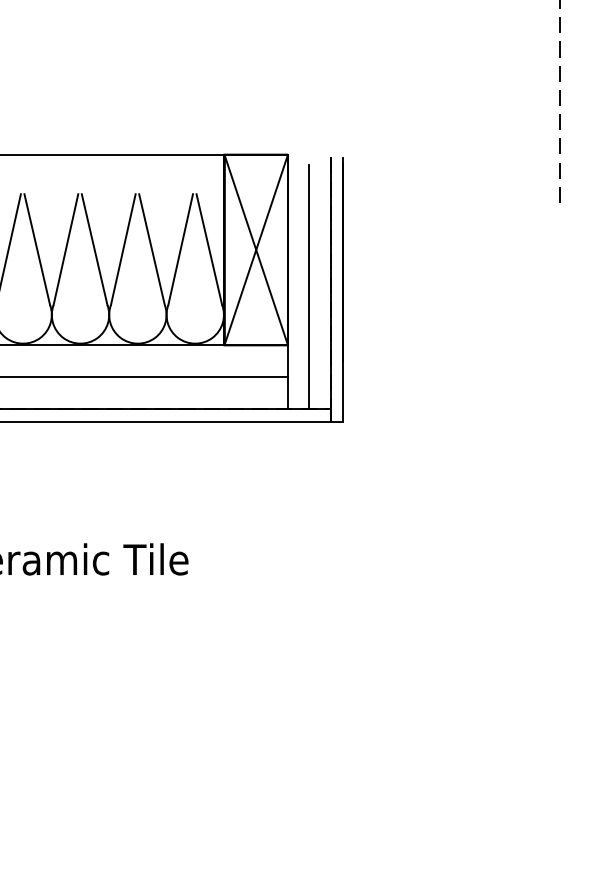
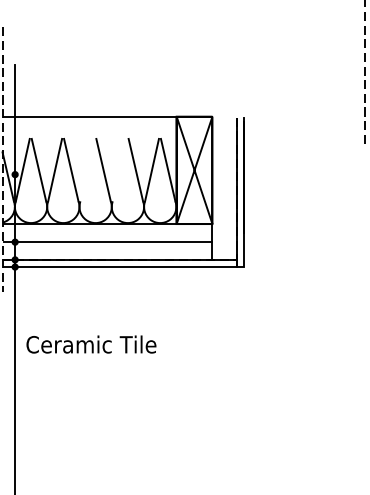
line: (66, 248) -> (87, 169), removed
line: (122, 248) -> (119, 169), removed
line: (309, 285) -> (224, 190), removed

